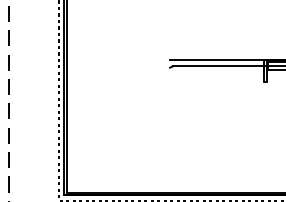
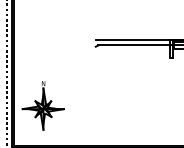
part: (104, 142) -> (43, 106), added

